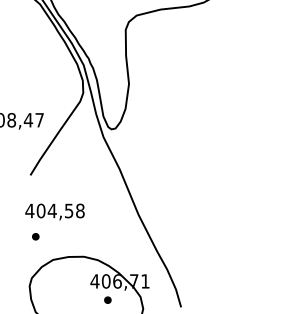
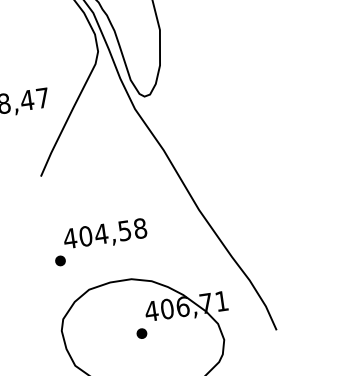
text: (54, 211) -> (104, 234), moved
part: (107, 299) -> (141, 332), moved

